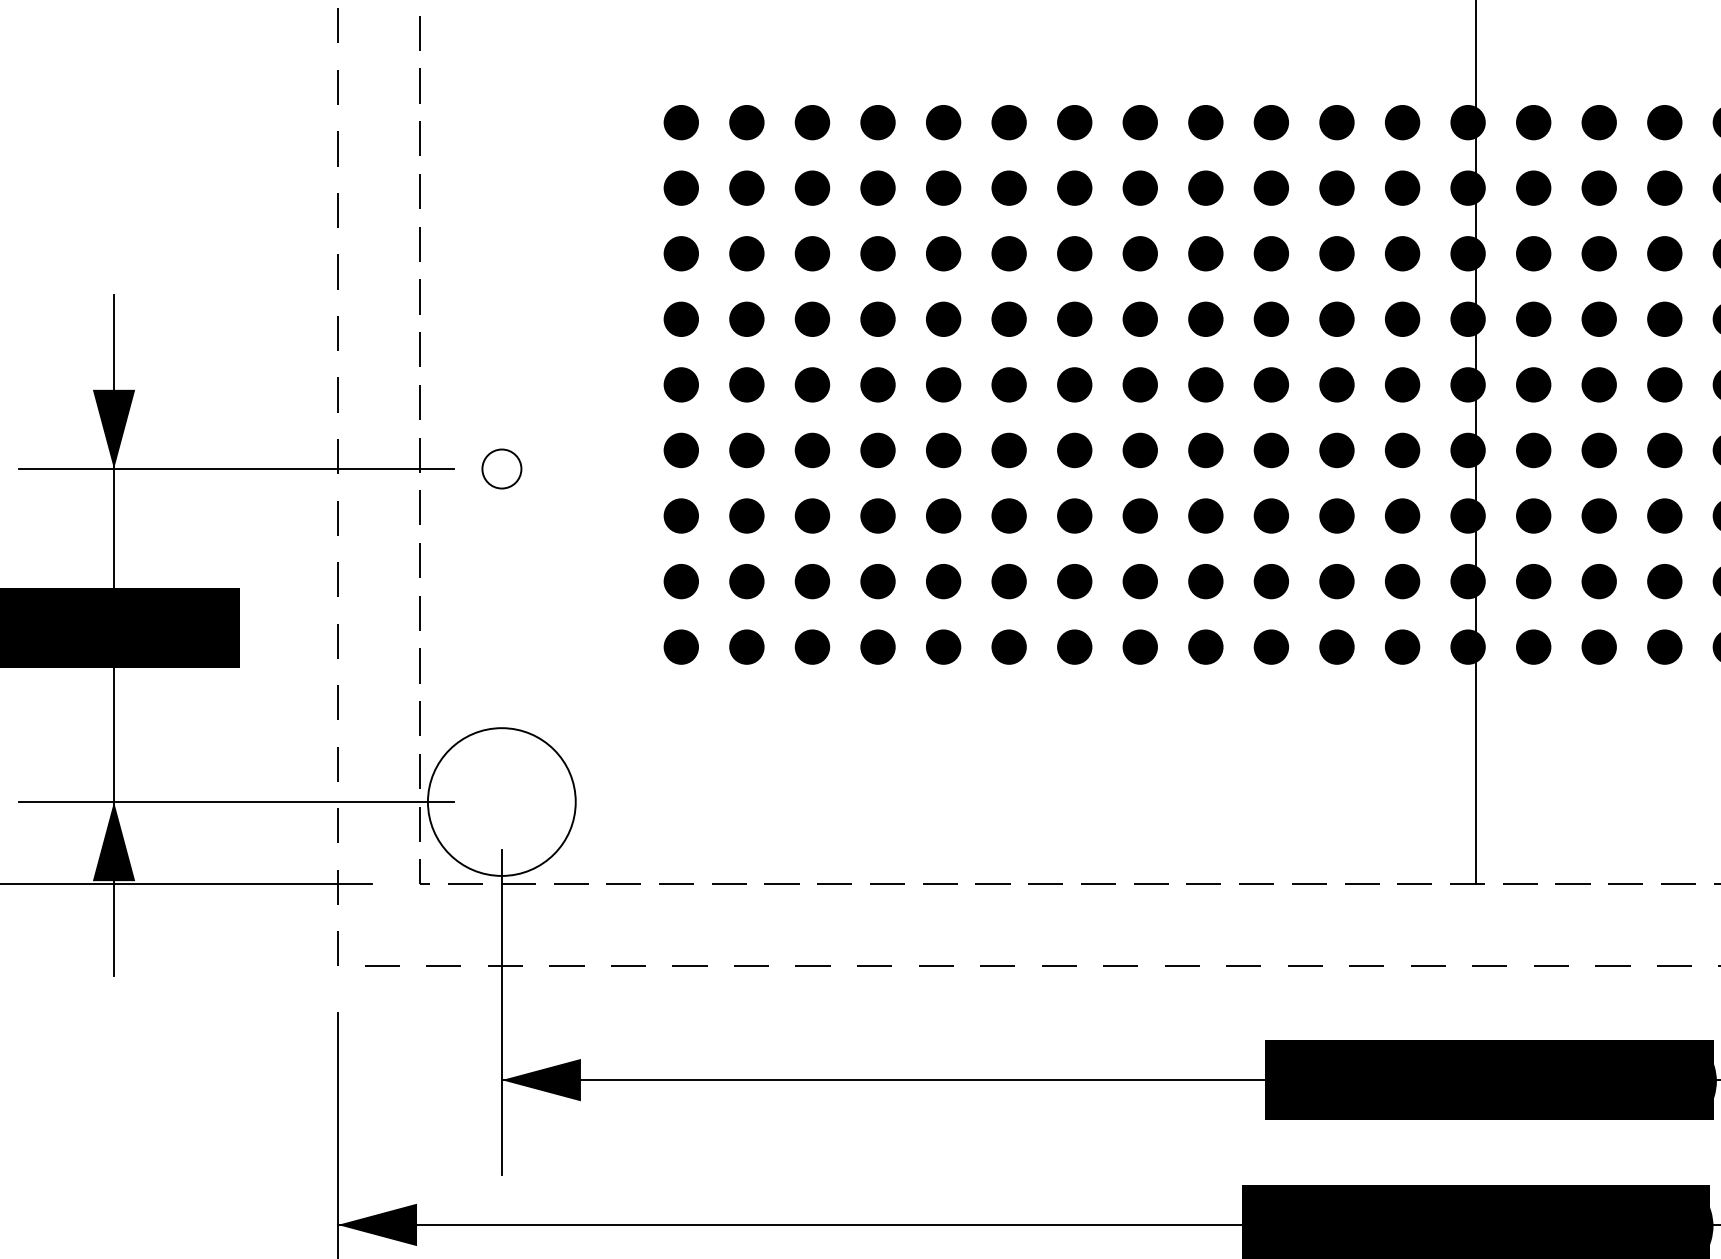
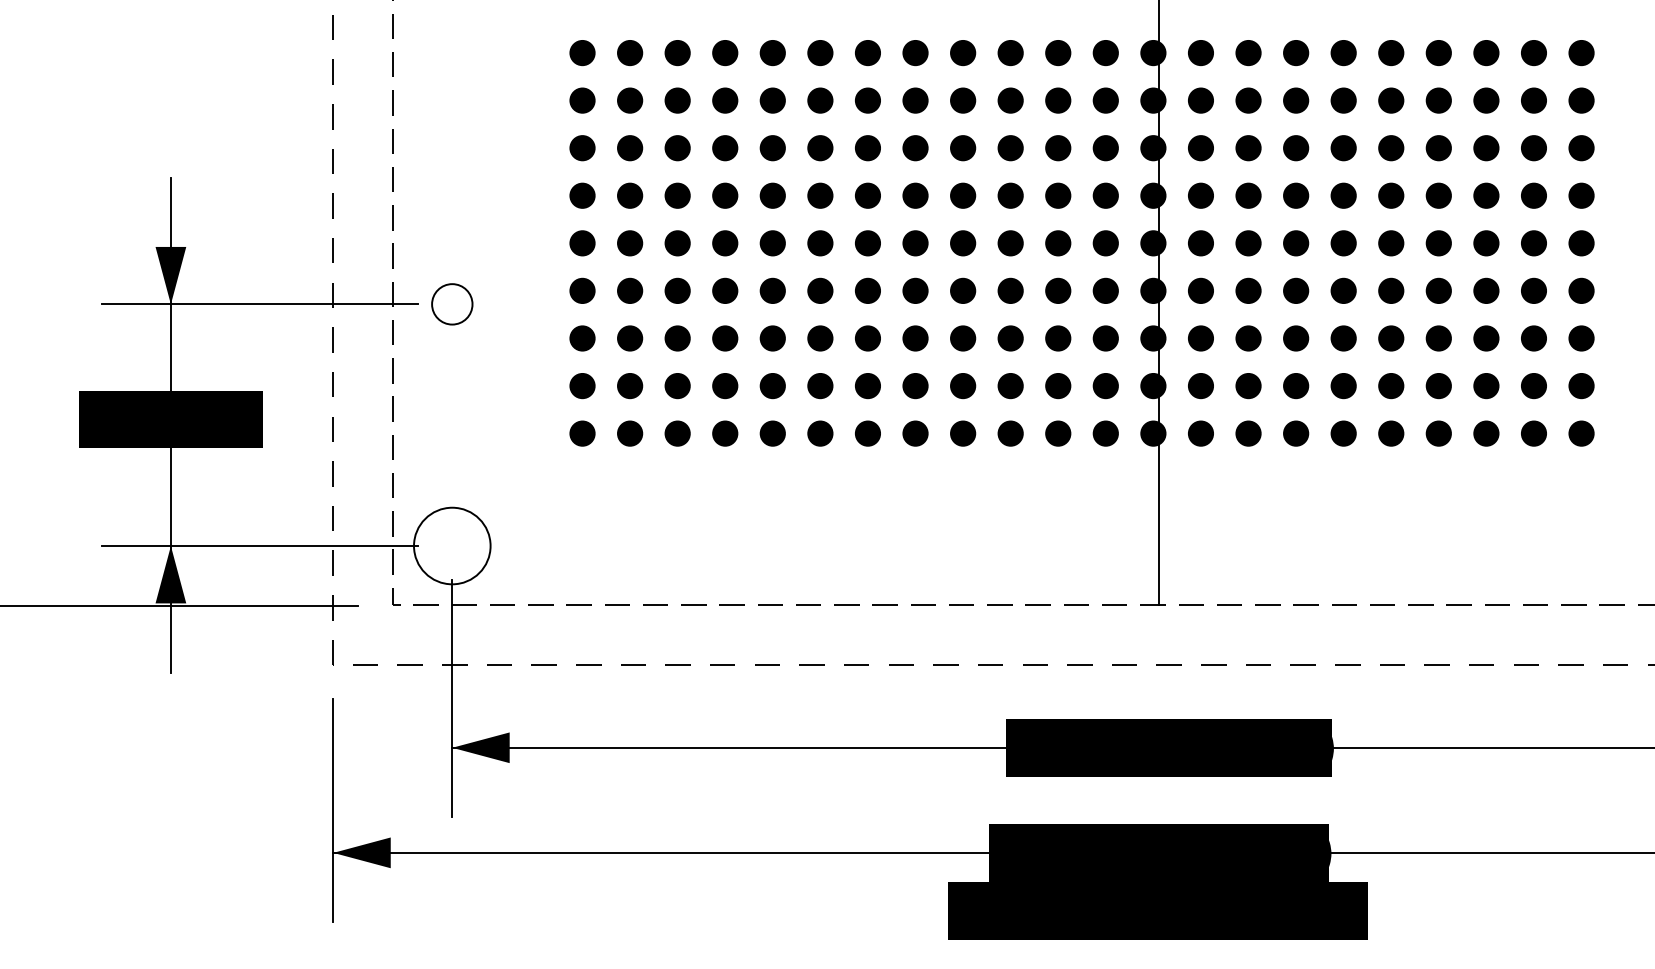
circle: (502, 469) -> (452, 304), size x1.43
circle: (502, 801) -> (452, 545), size x0.71

